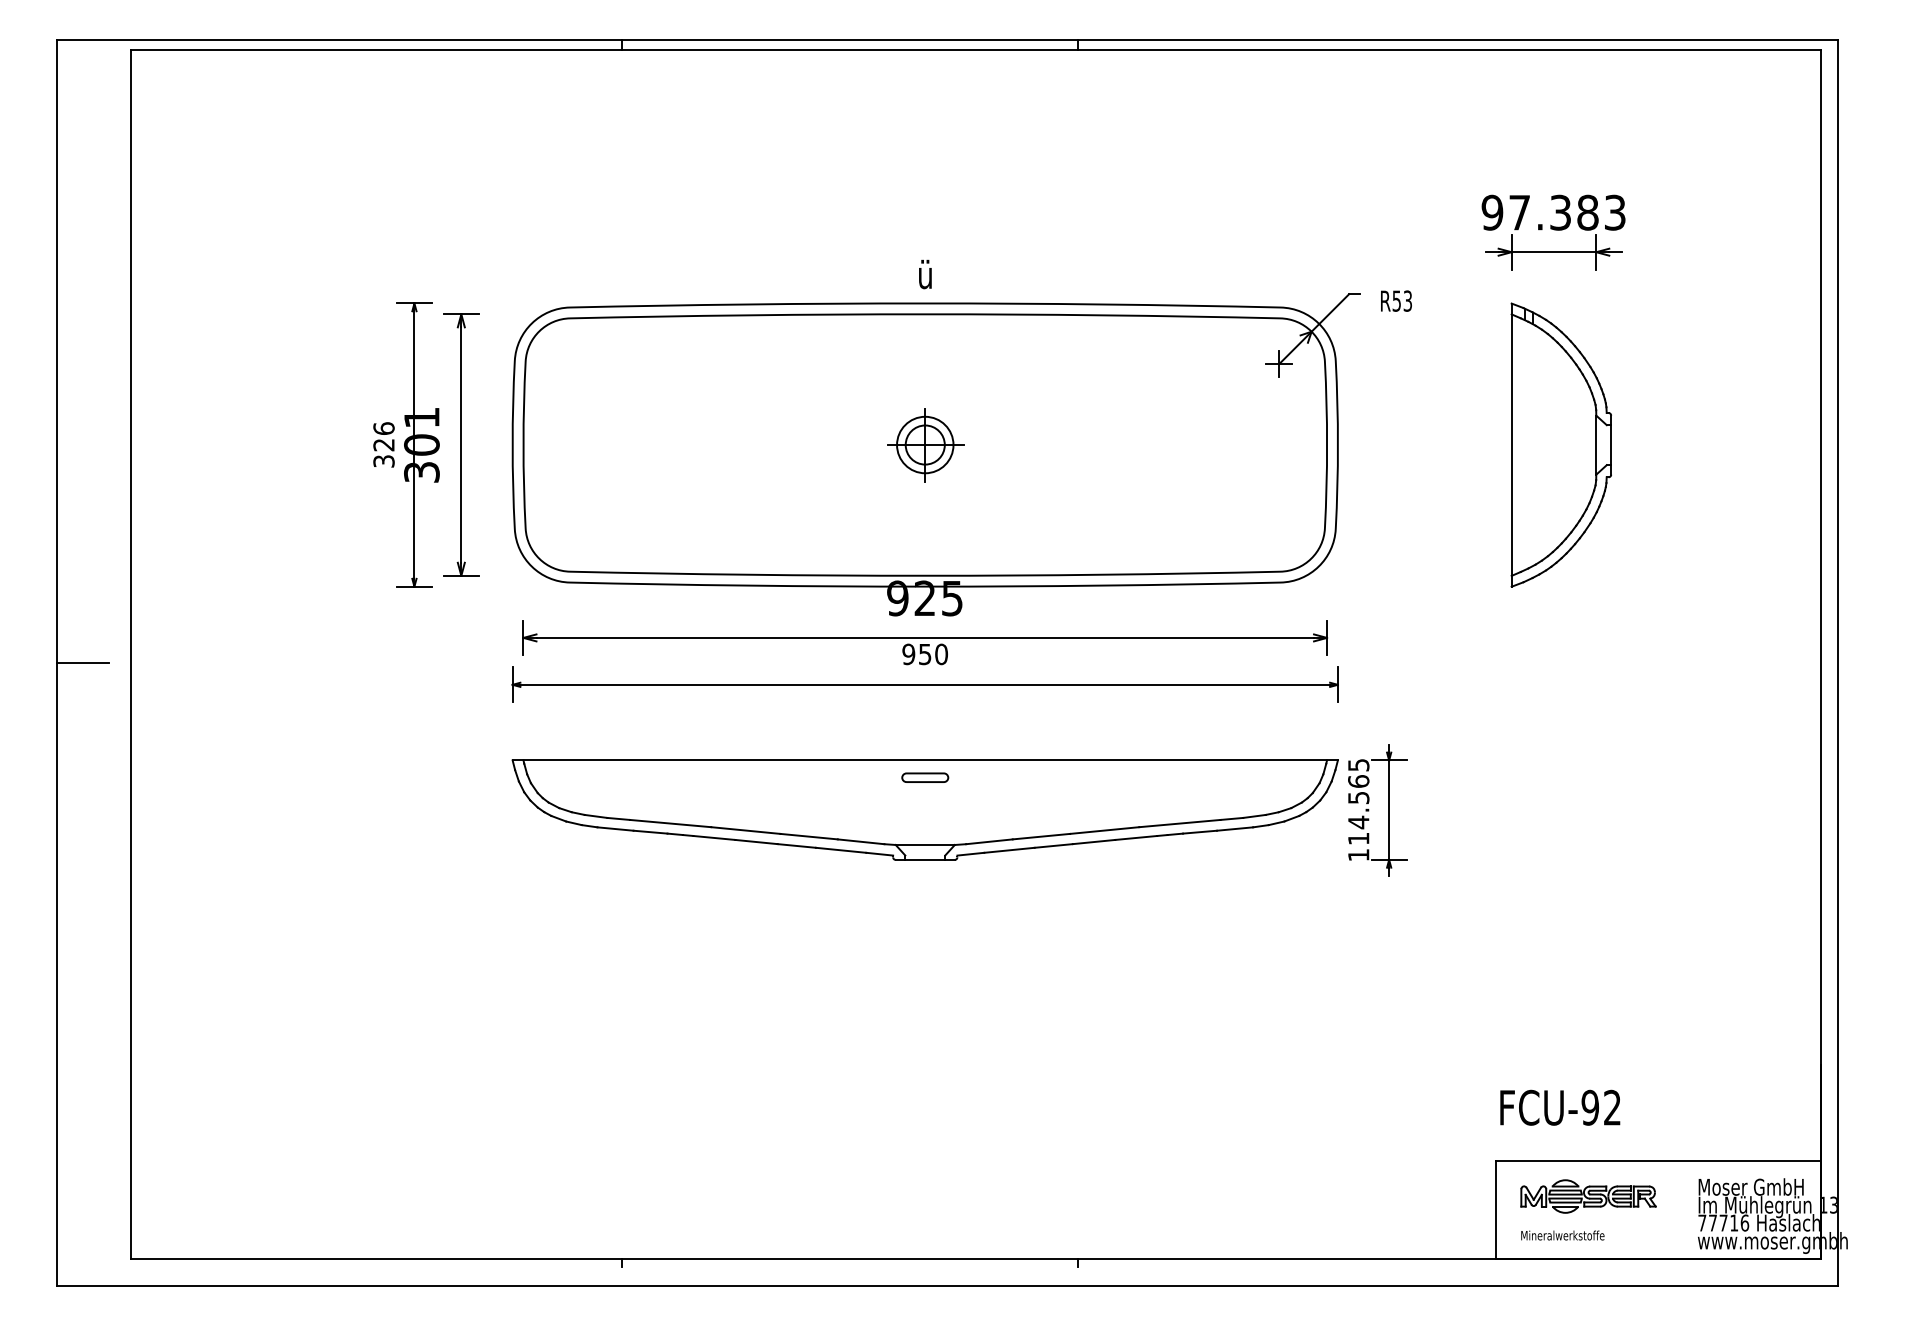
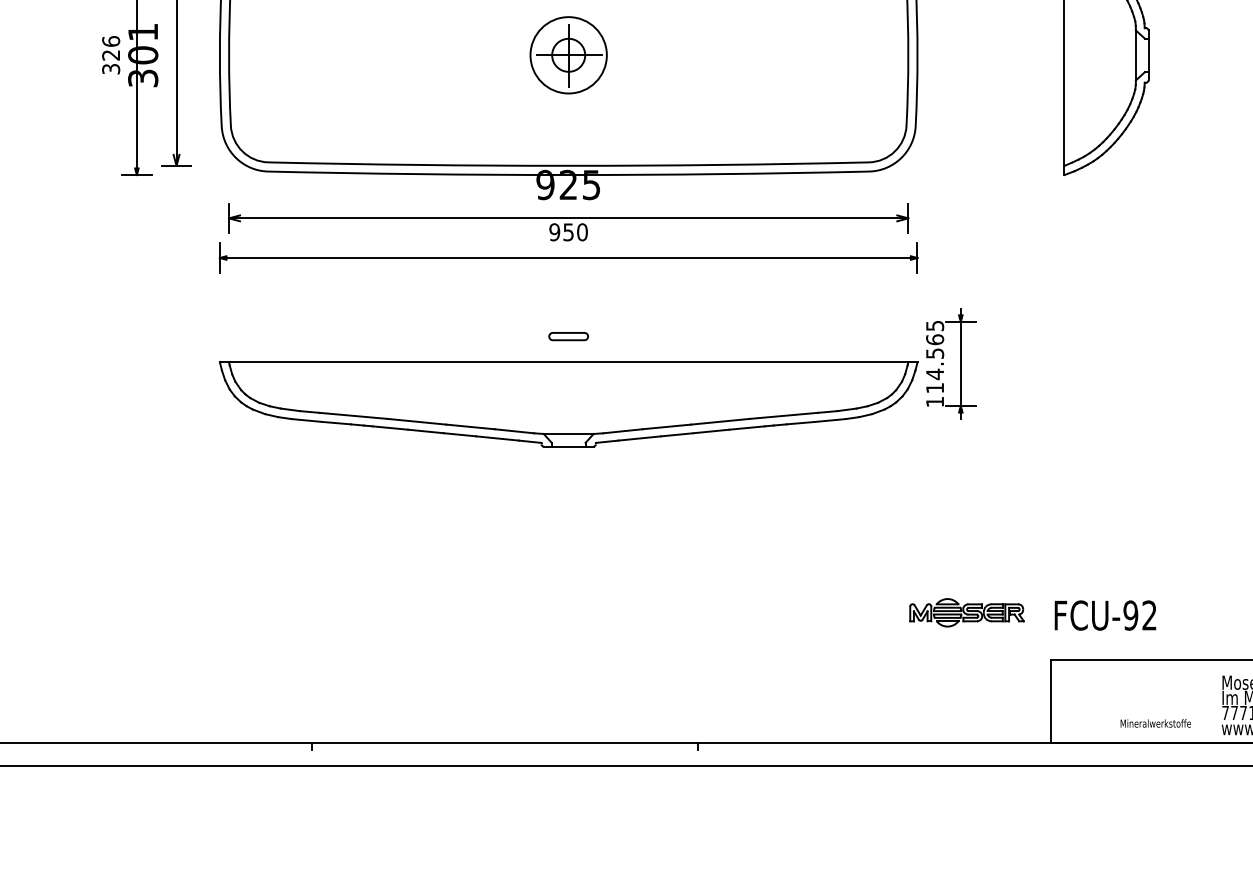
circle: (925, 444) -> (568, 54), size x1.6
part: (924, 809) -> (568, 403), moved
part: (1588, 1196) -> (967, 612), moved
text: (1562, 1235) -> (1155, 723), moved

